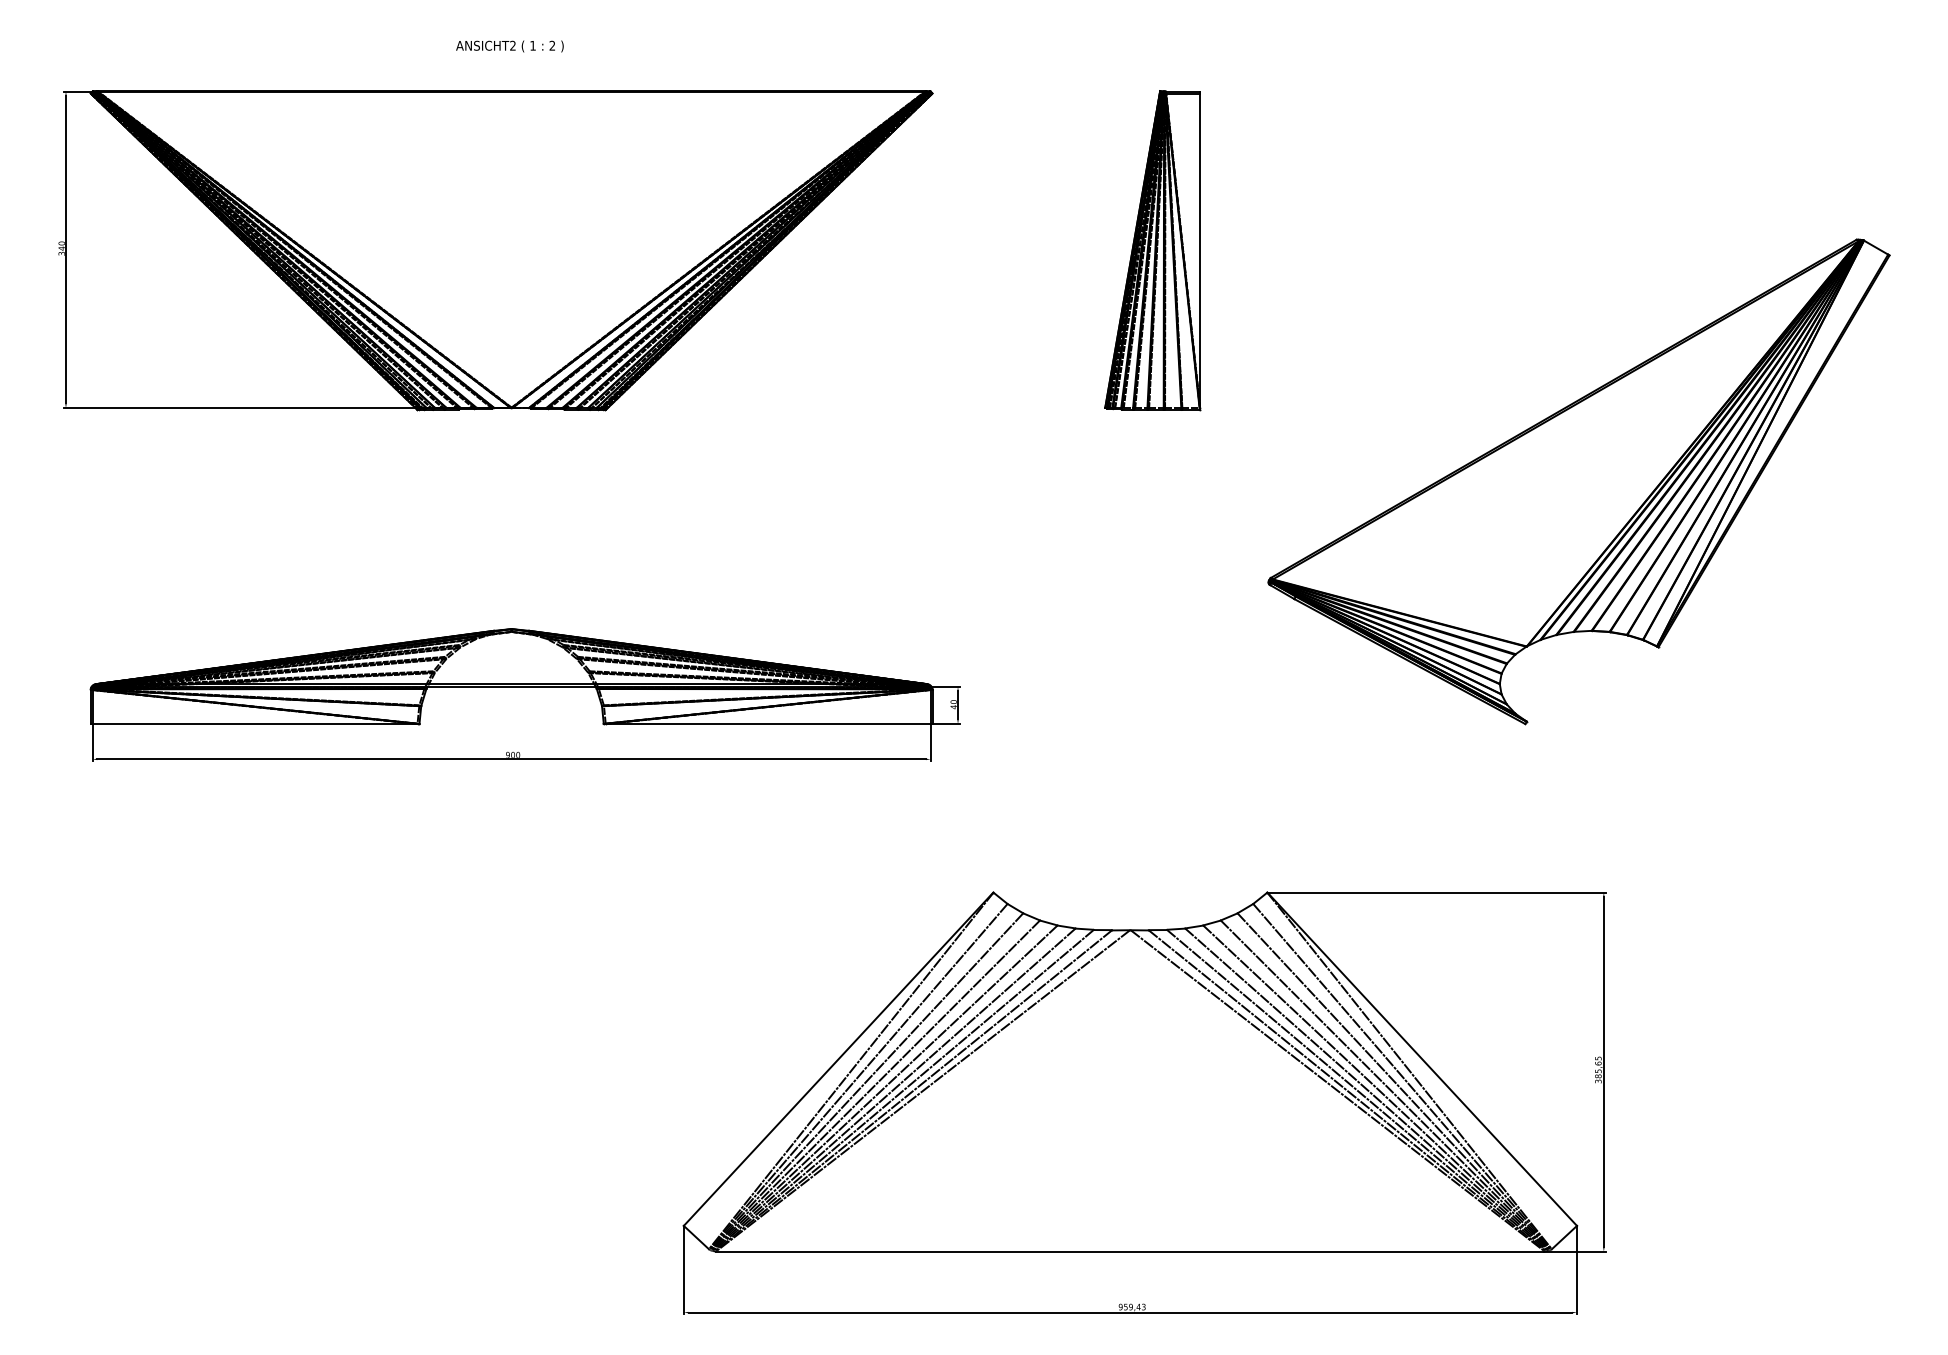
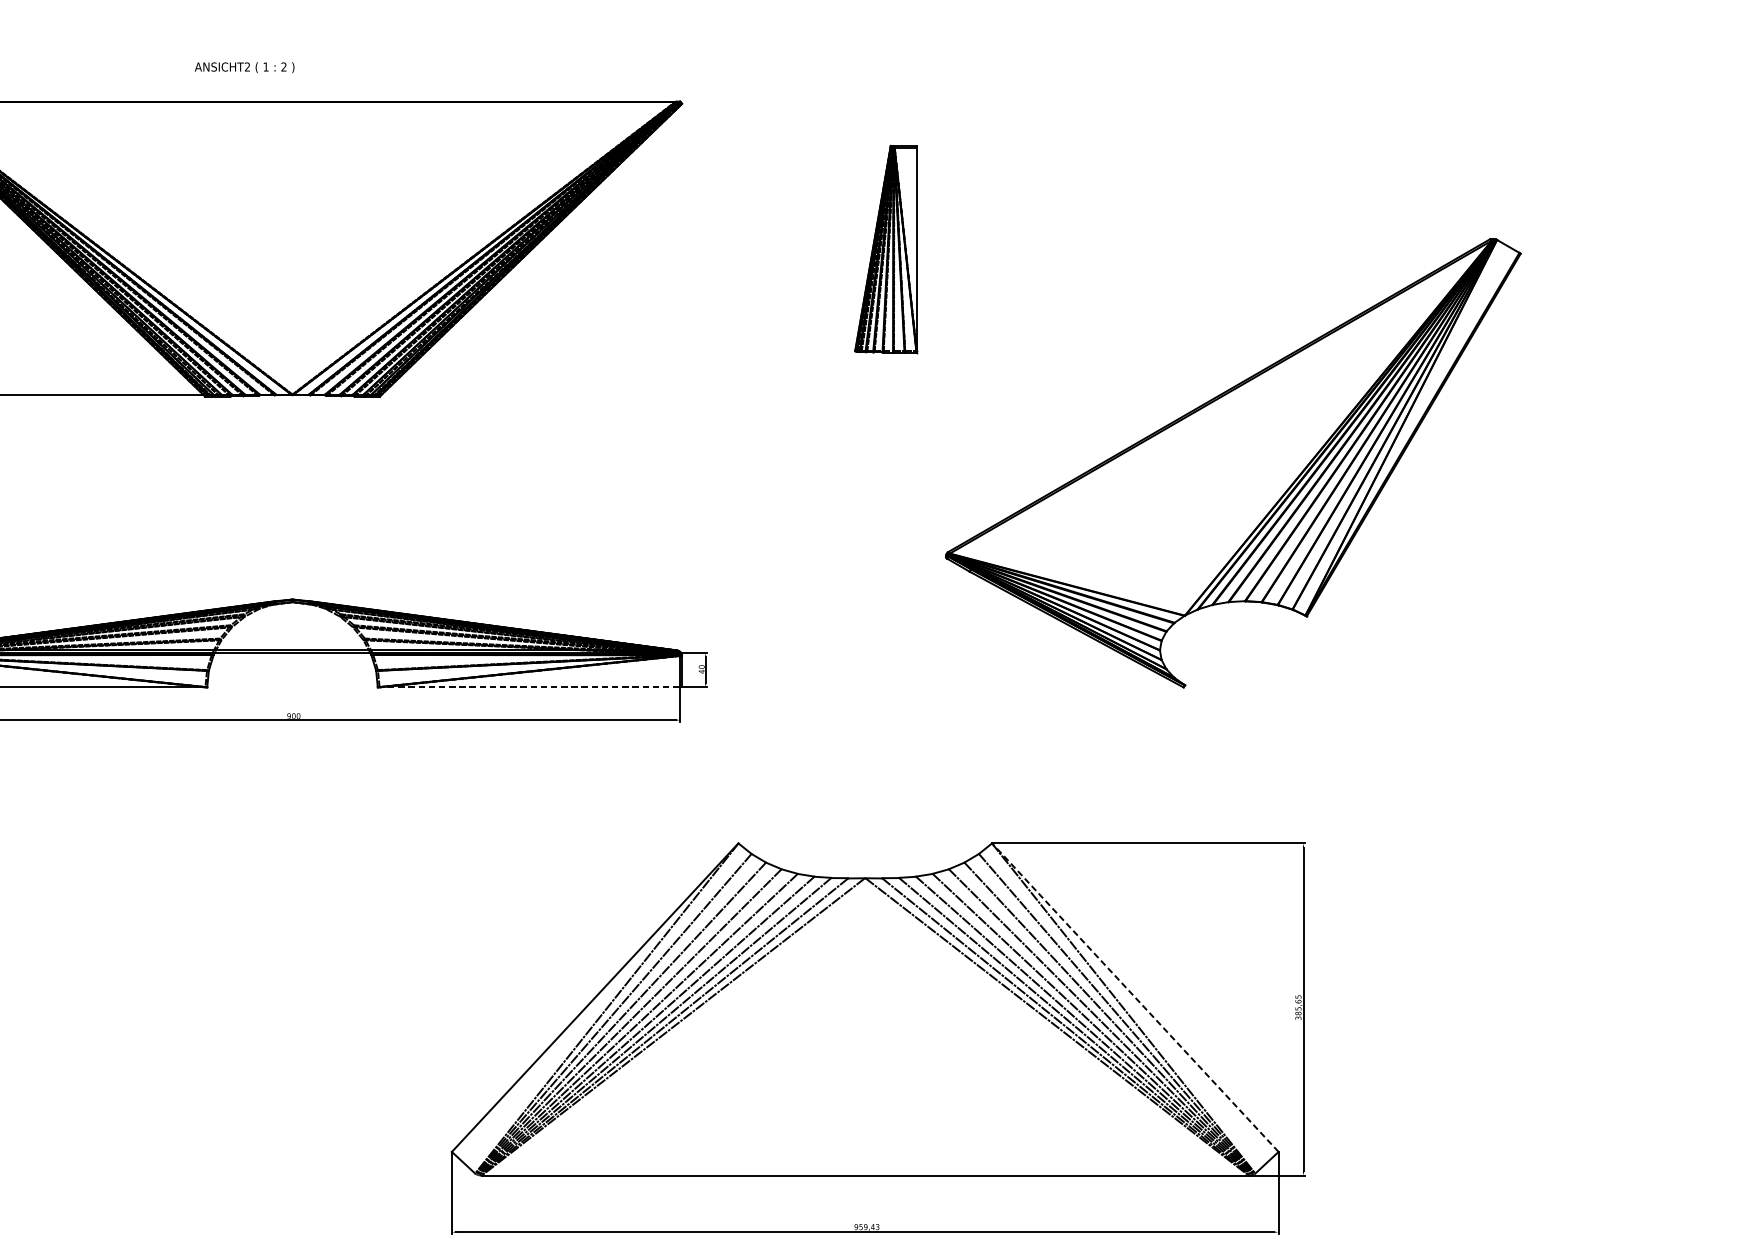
text: (509, 46) -> (244, 67), moved
part: (1152, 250) -> (885, 249), size x0.7
part: (1578, 481) -> (1232, 462), moved
line: (767, 724) -> (529, 687), solid -> dashed
line: (1421, 1058) -> (1134, 996), solid -> dashed

